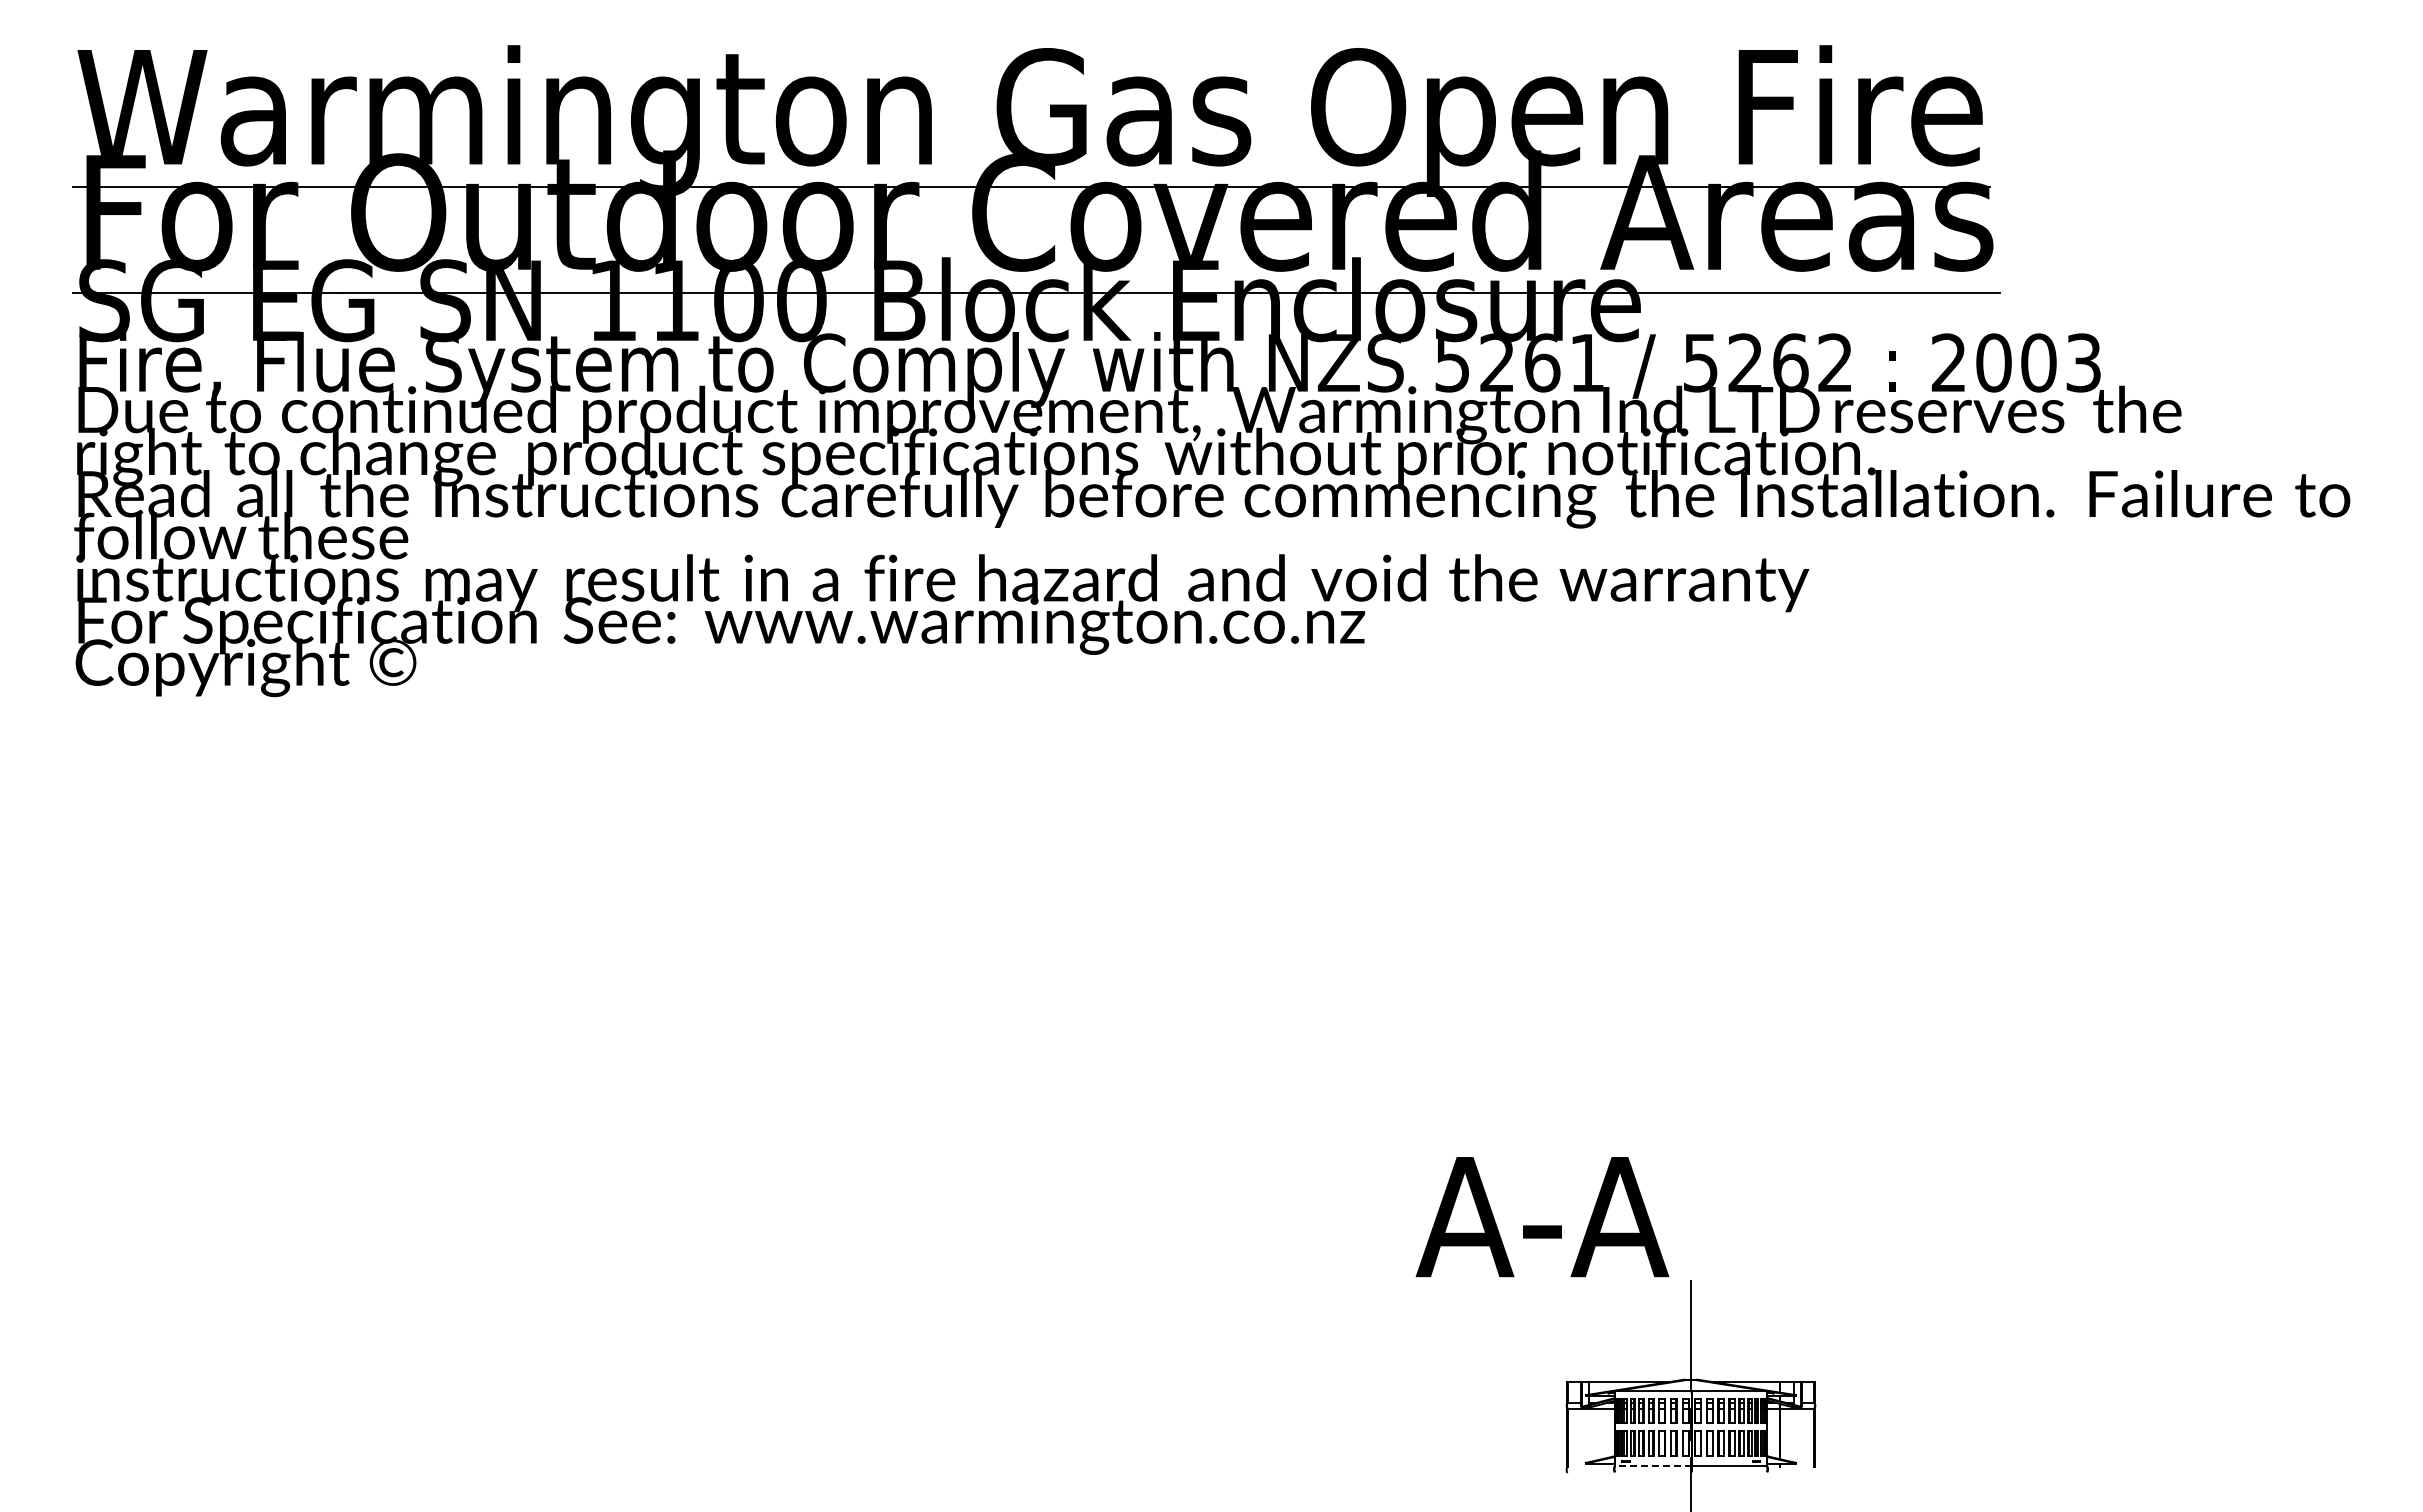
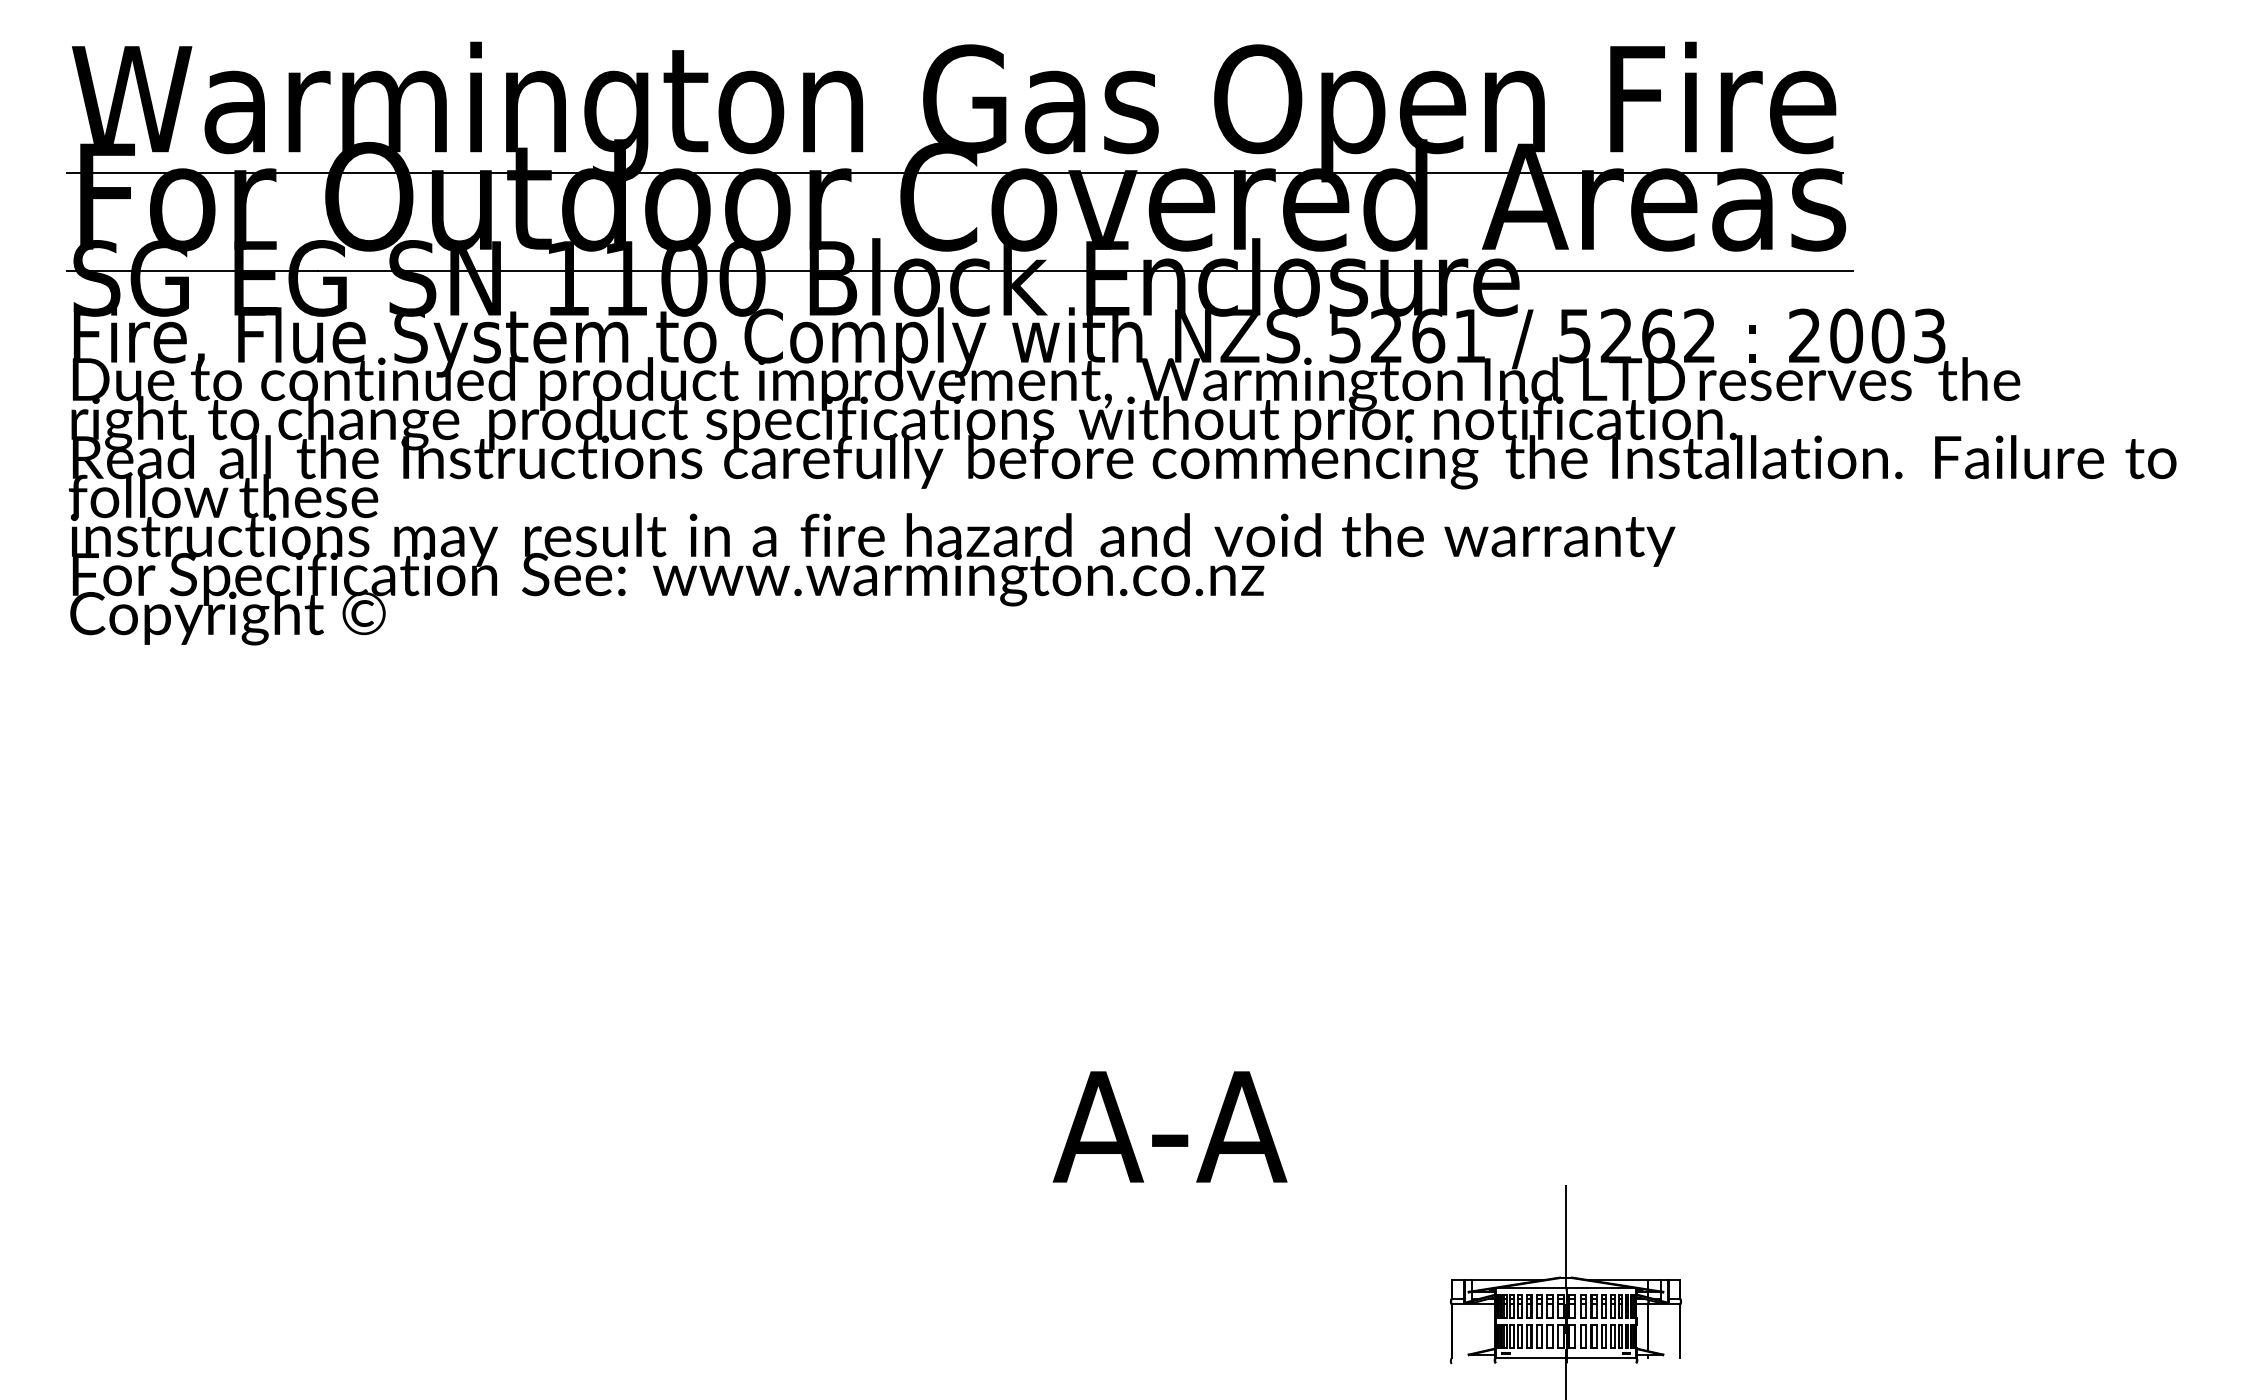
text: (1542, 1217) -> (1170, 1127), moved
line: (1653, 1466) -> (1531, 1357), dashed -> solid

